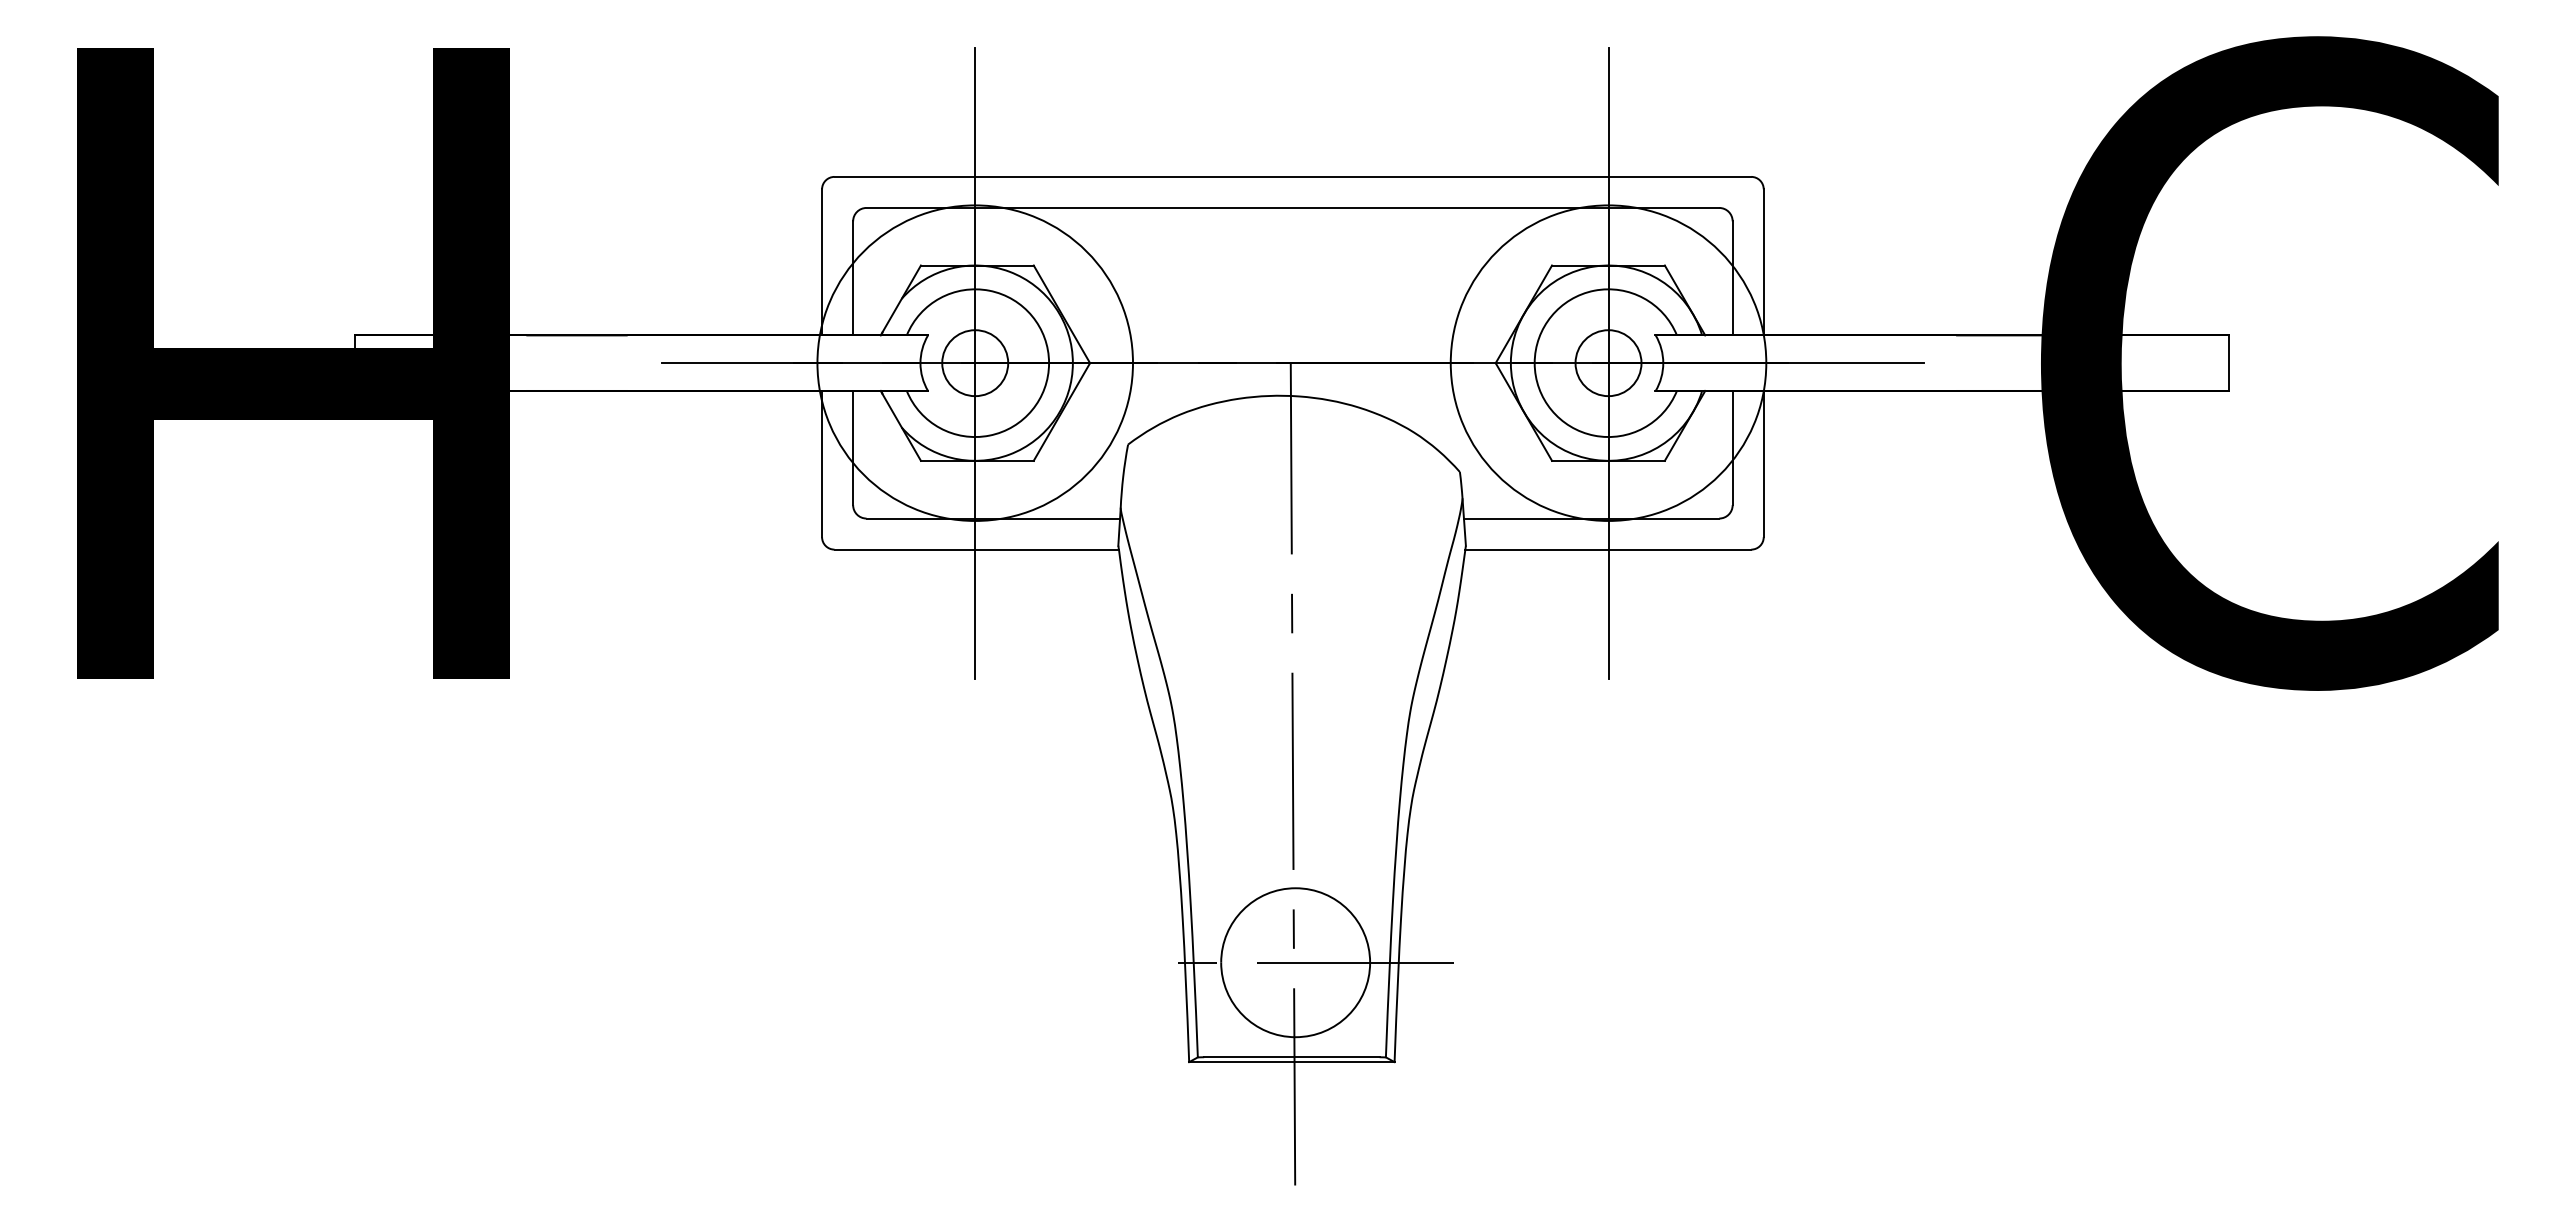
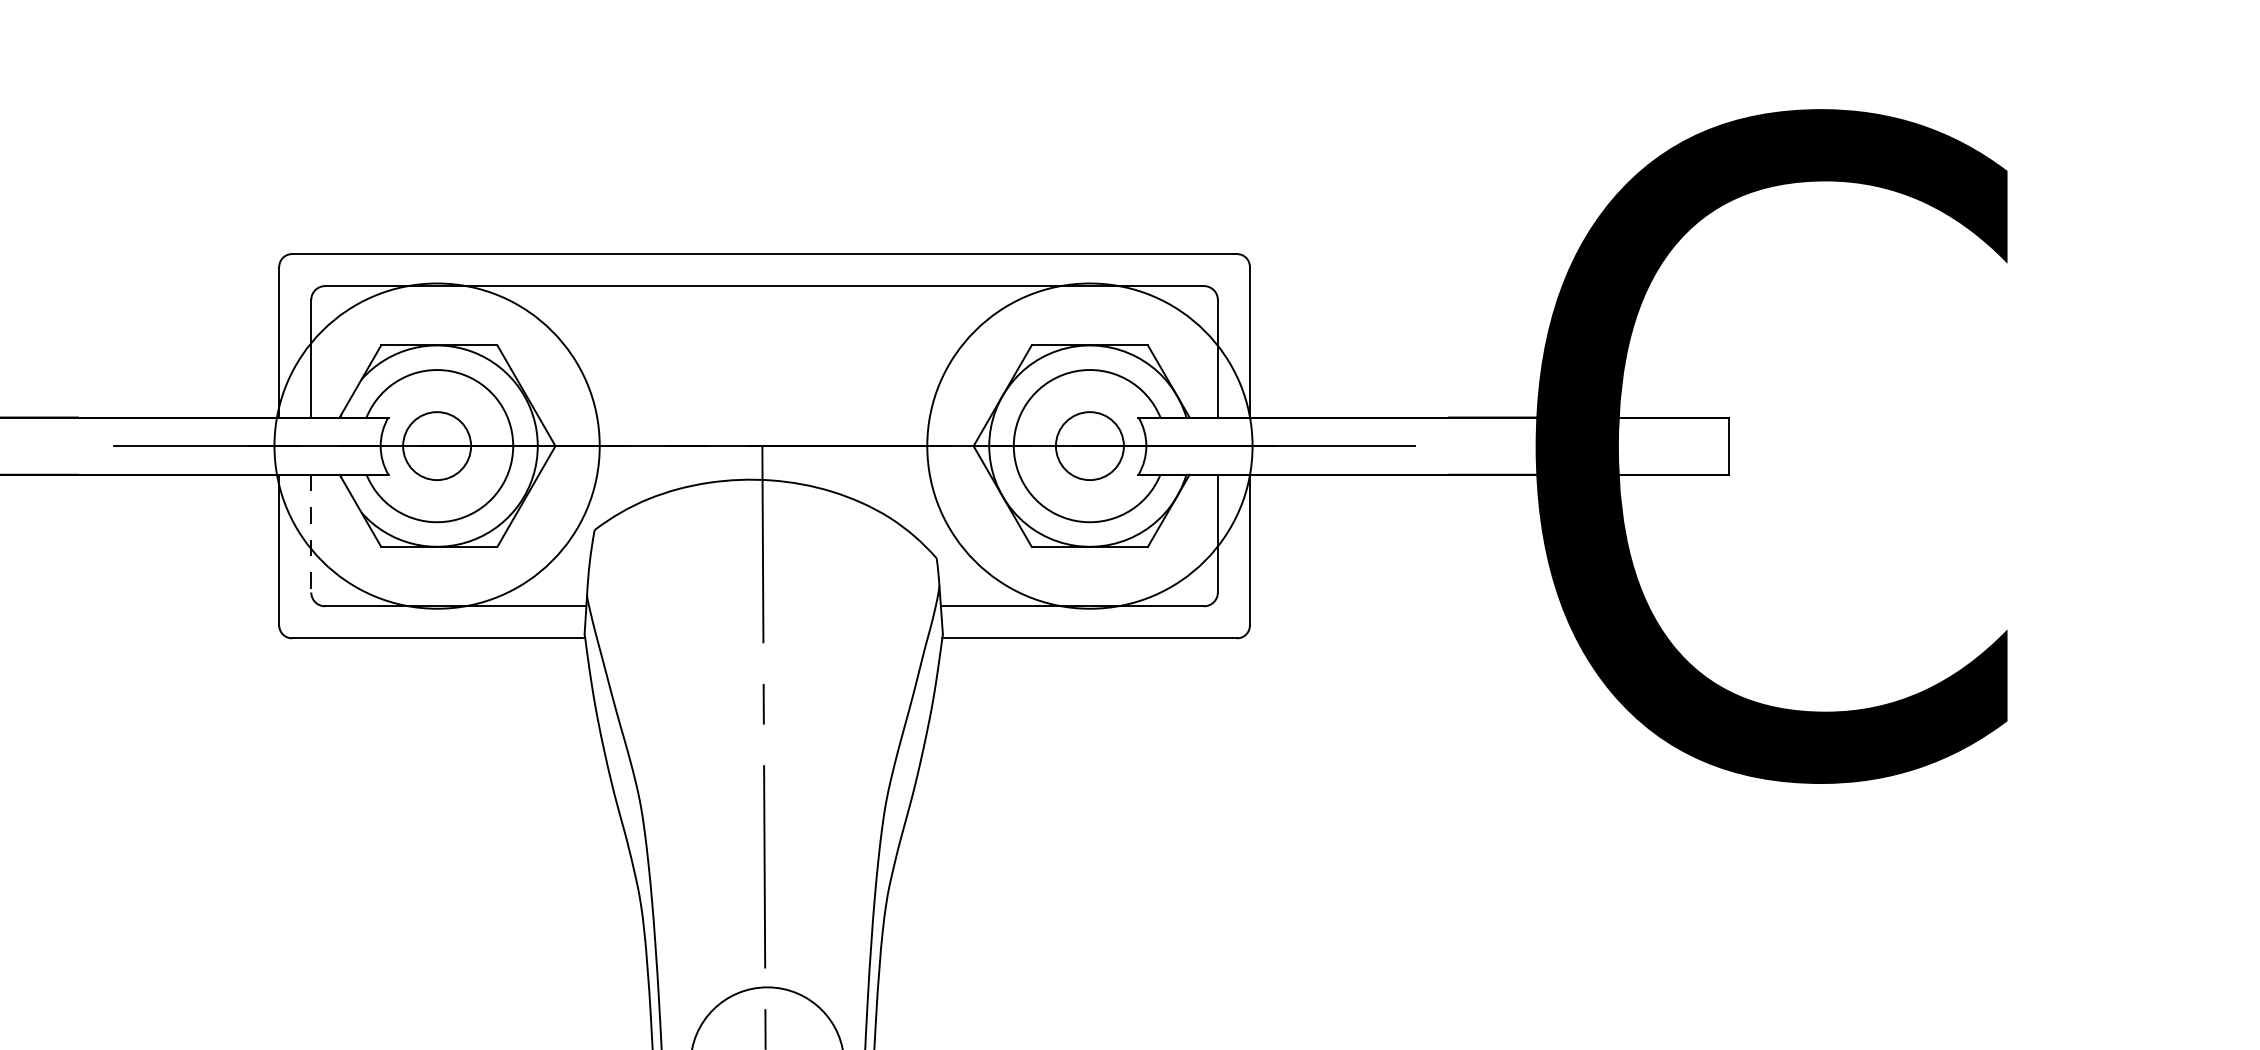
line: (975, 362) -> (437, 445), removed
line: (1608, 362) -> (1089, 445), removed
line: (853, 448) -> (311, 534), solid -> dashed

